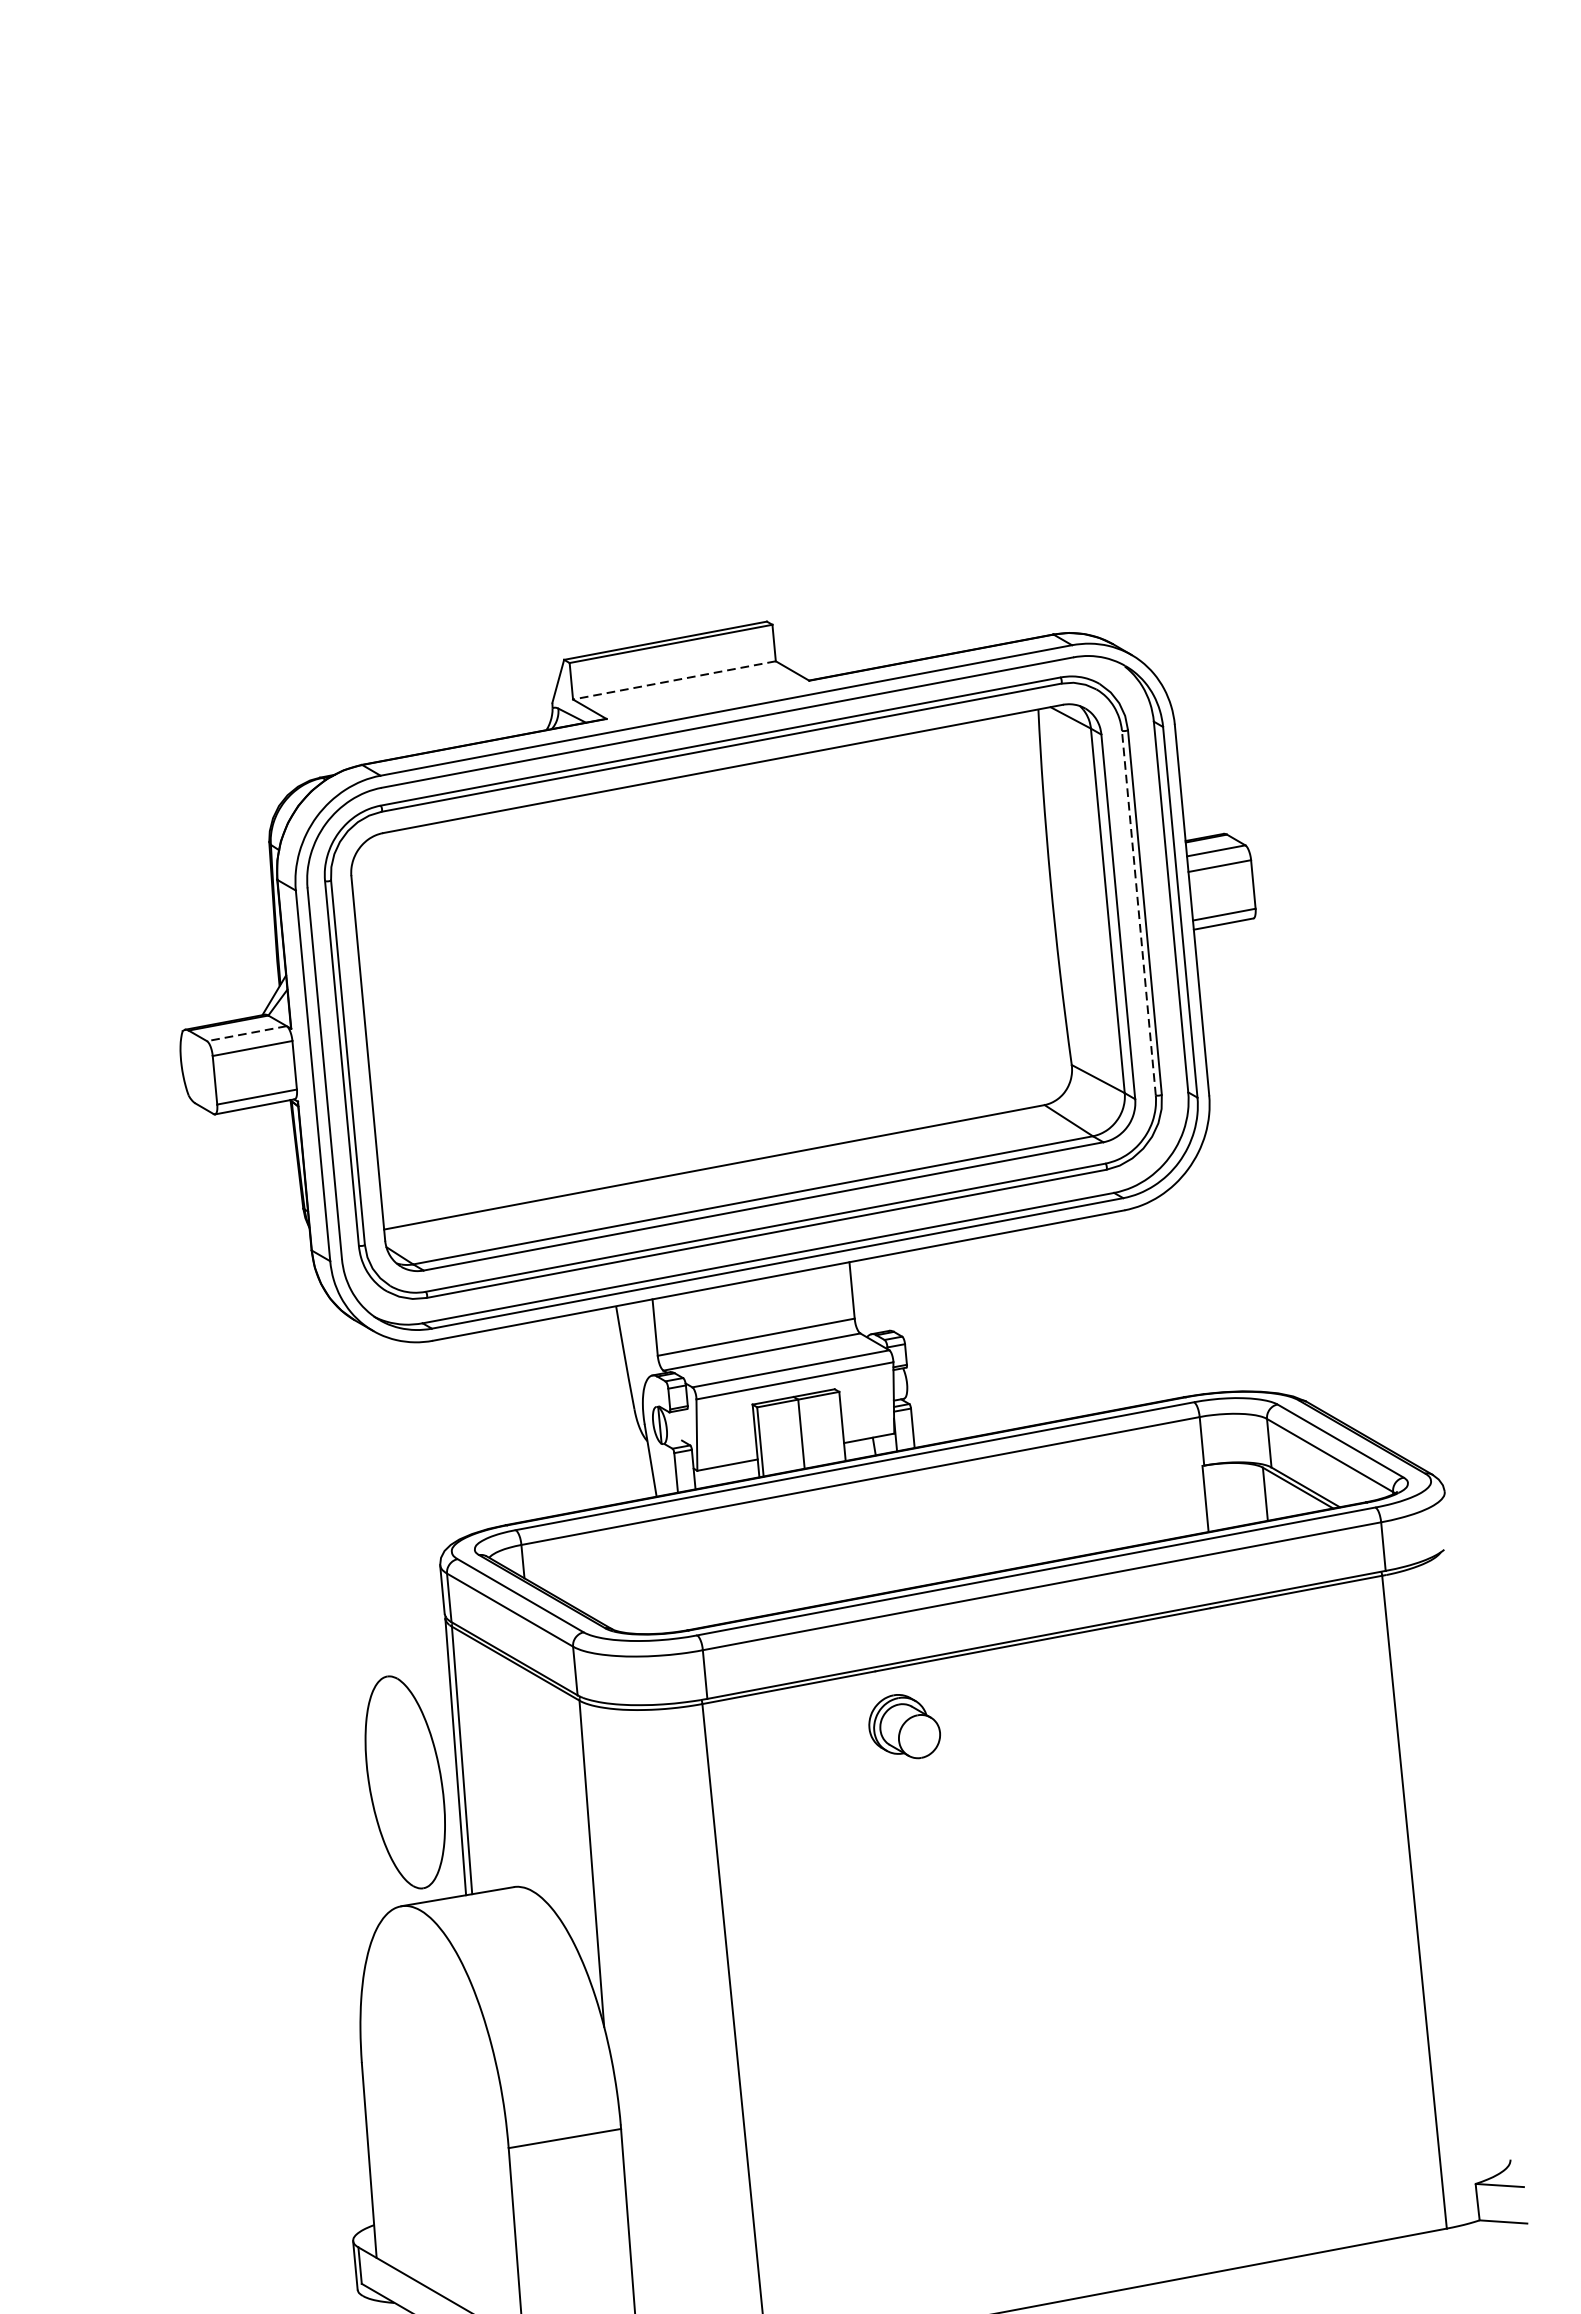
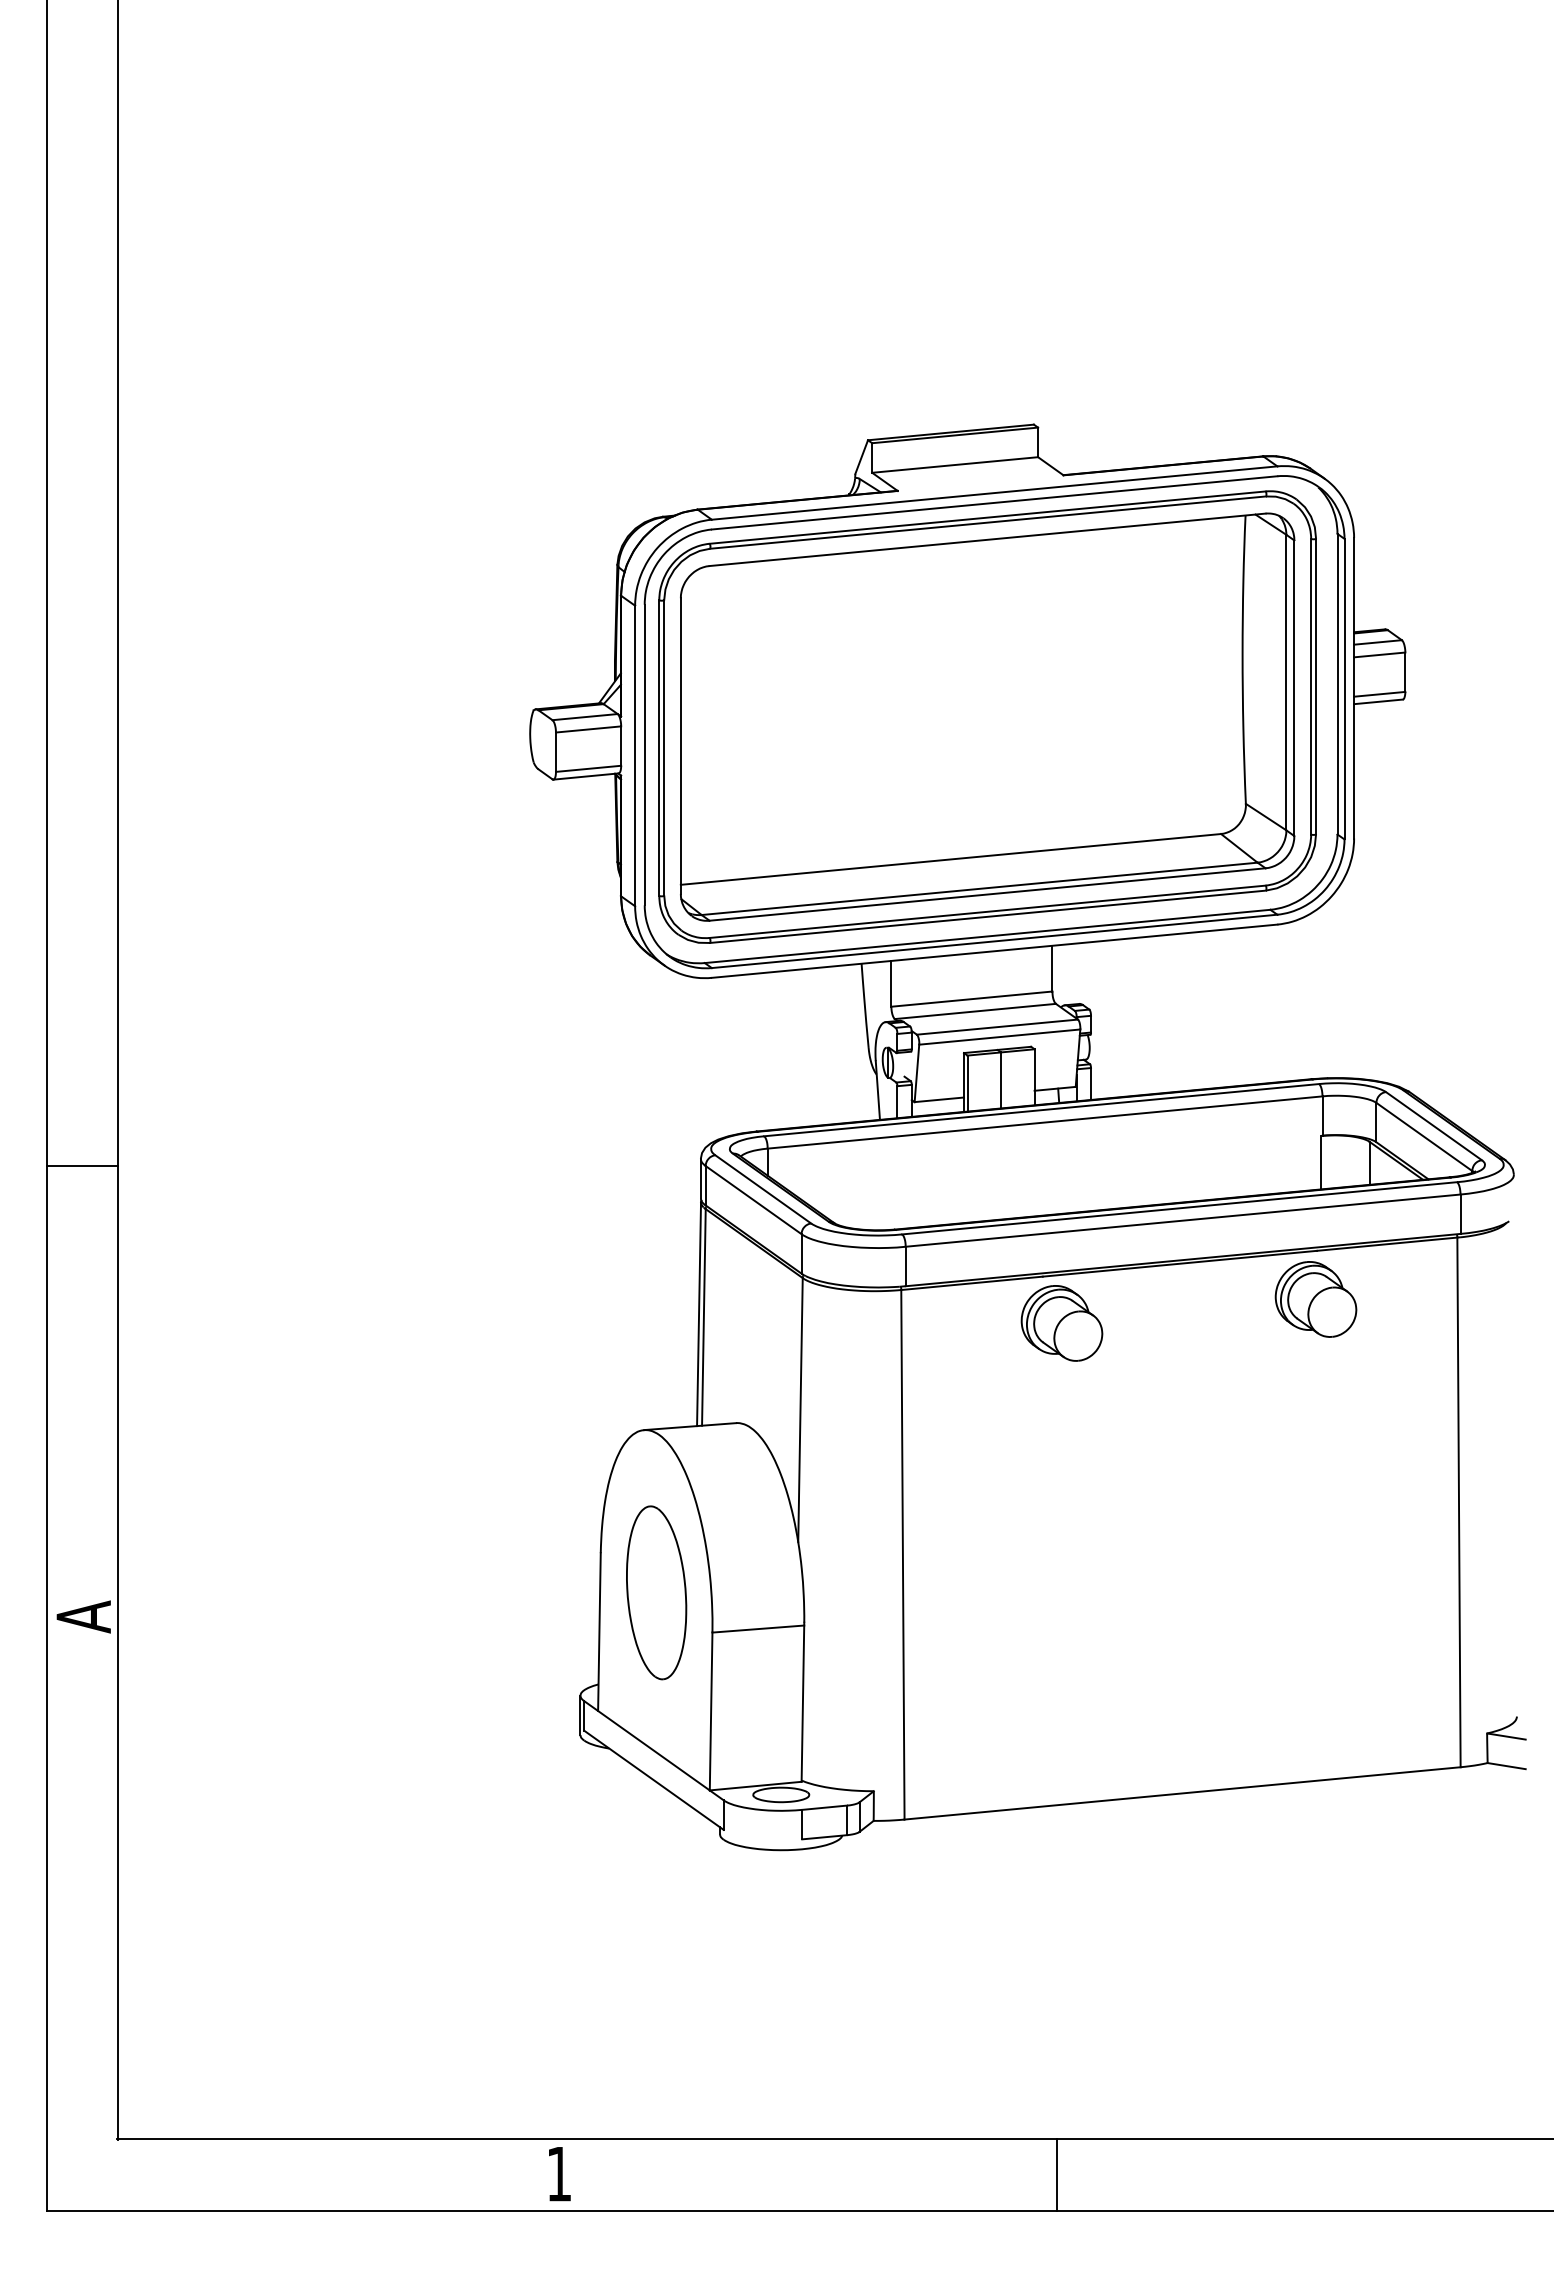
line: (673, 681) -> (954, 465), dashed -> solid
line: (1139, 912) -> (1311, 686), dashed -> solid
line: (247, 1034) -> (585, 717), dashed -> solid
part: (1214, 1668) -> (1315, 1299), added
part: (903, 1727) -> (1061, 1323), size x1.43
part: (405, 1781) -> (656, 1592), moved

